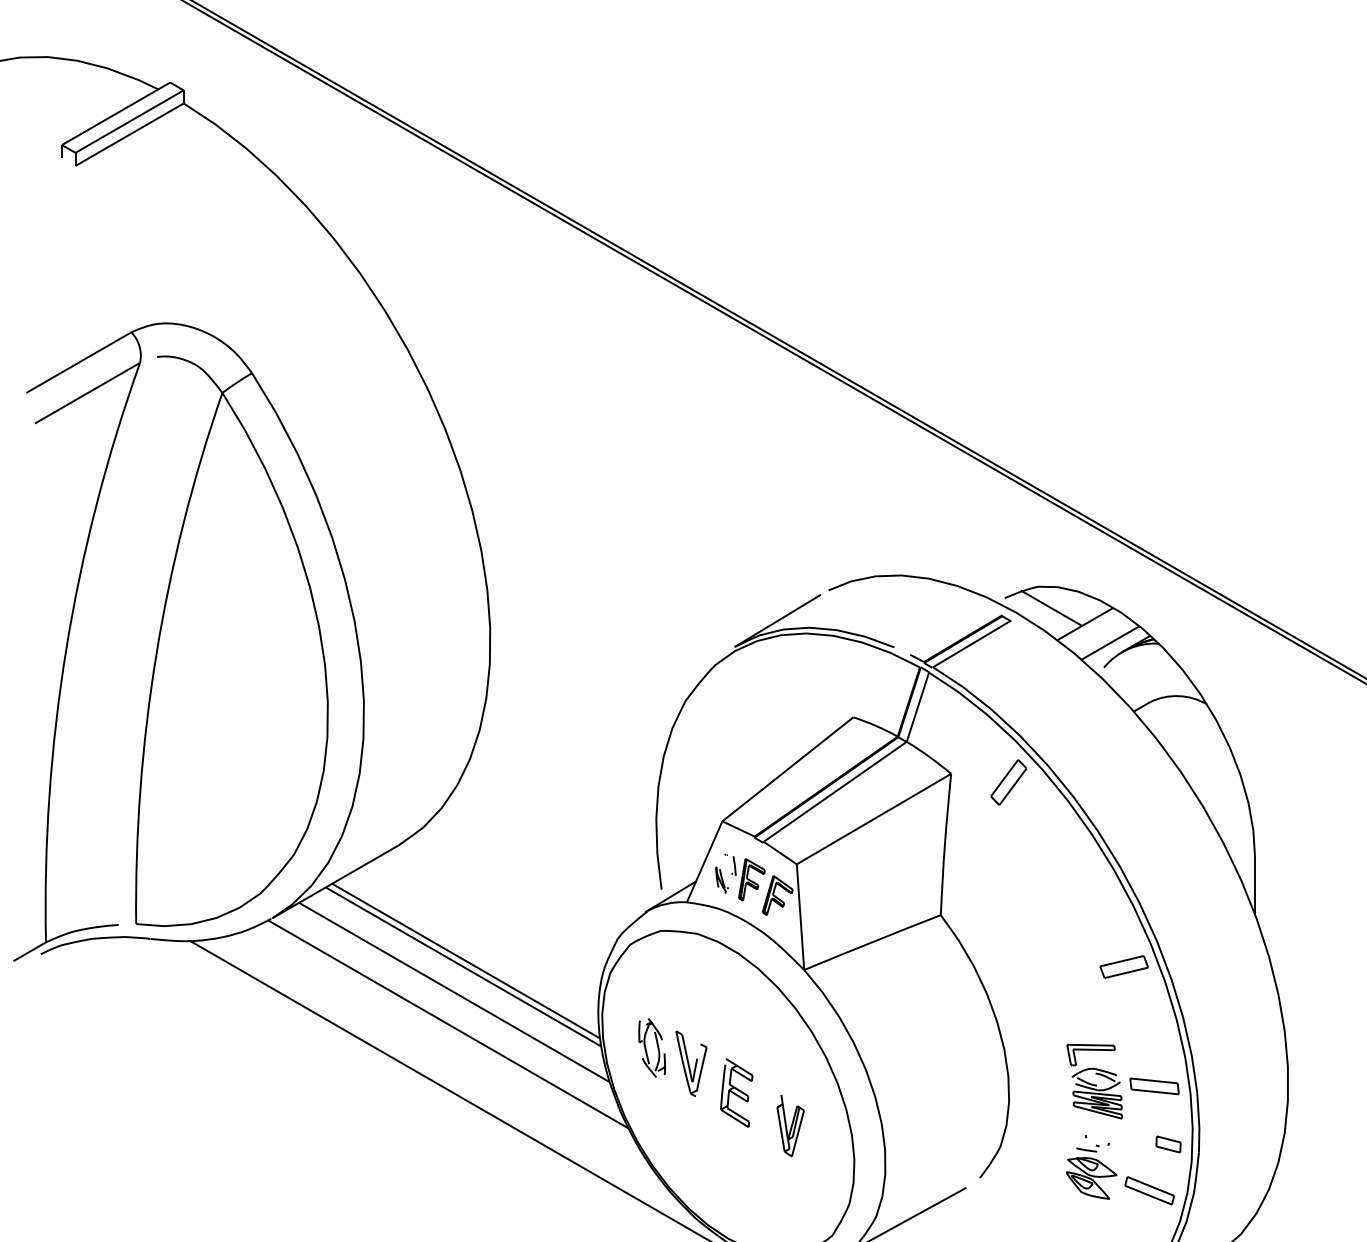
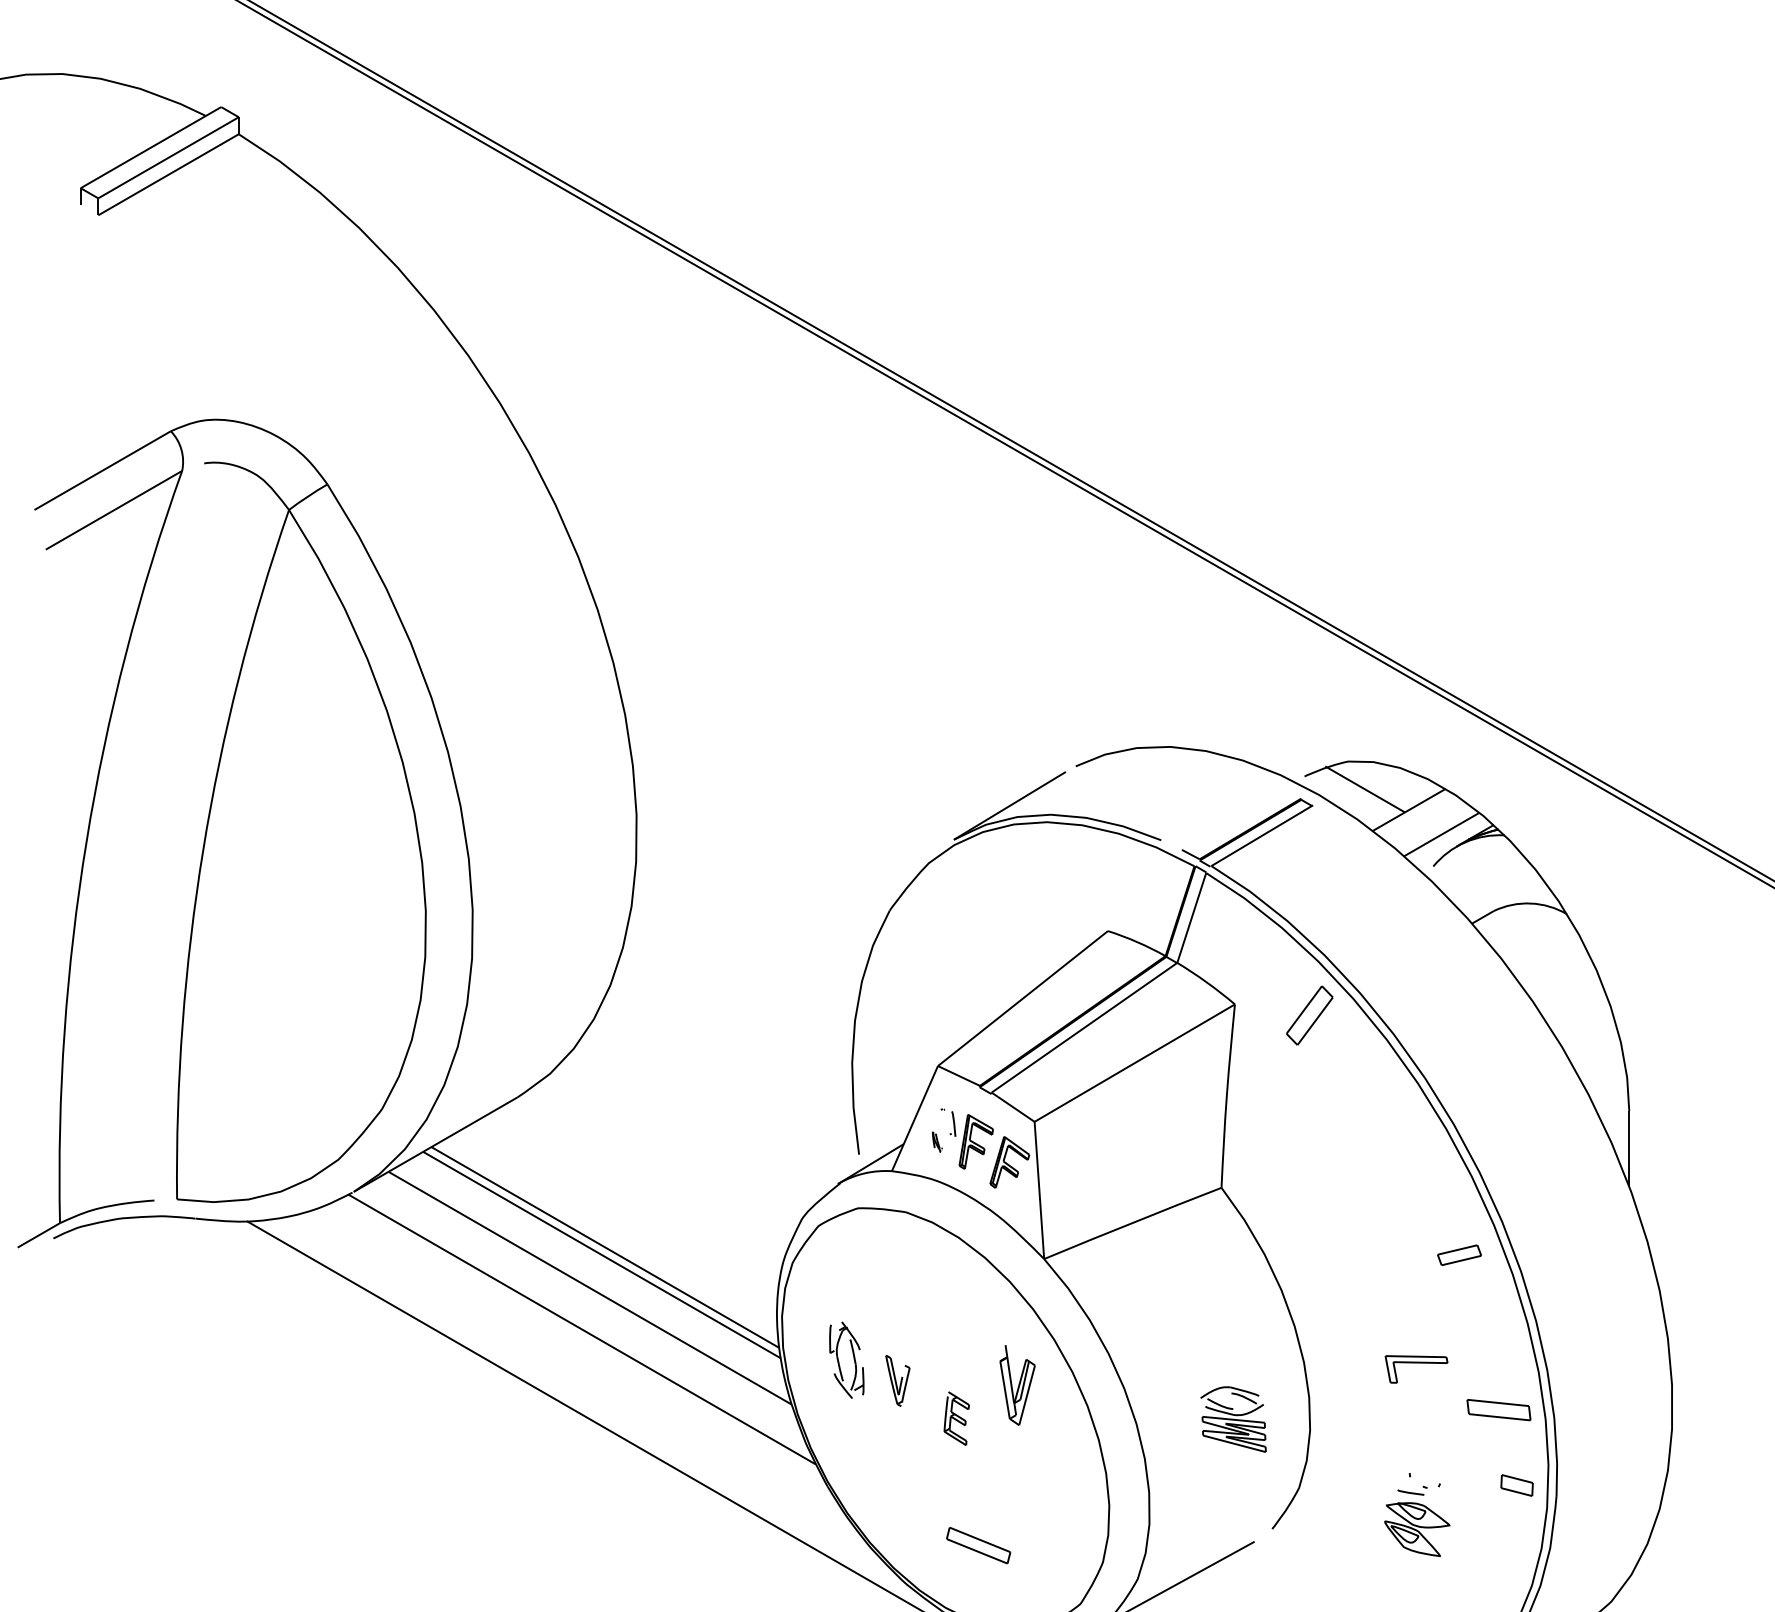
part: (722, 879) -> (937, 1141), size x0.6
part: (1124, 967) -> (1459, 1255), size x0.7
part: (691, 1063) -> (897, 1380), size x0.6
part: (736, 1092) -> (956, 1418), size x0.6
part: (1097, 1093) -> (1233, 1419), moved
part: (790, 1125) -> (1017, 1385), moved
part: (1149, 1190) -> (978, 1545), moved

